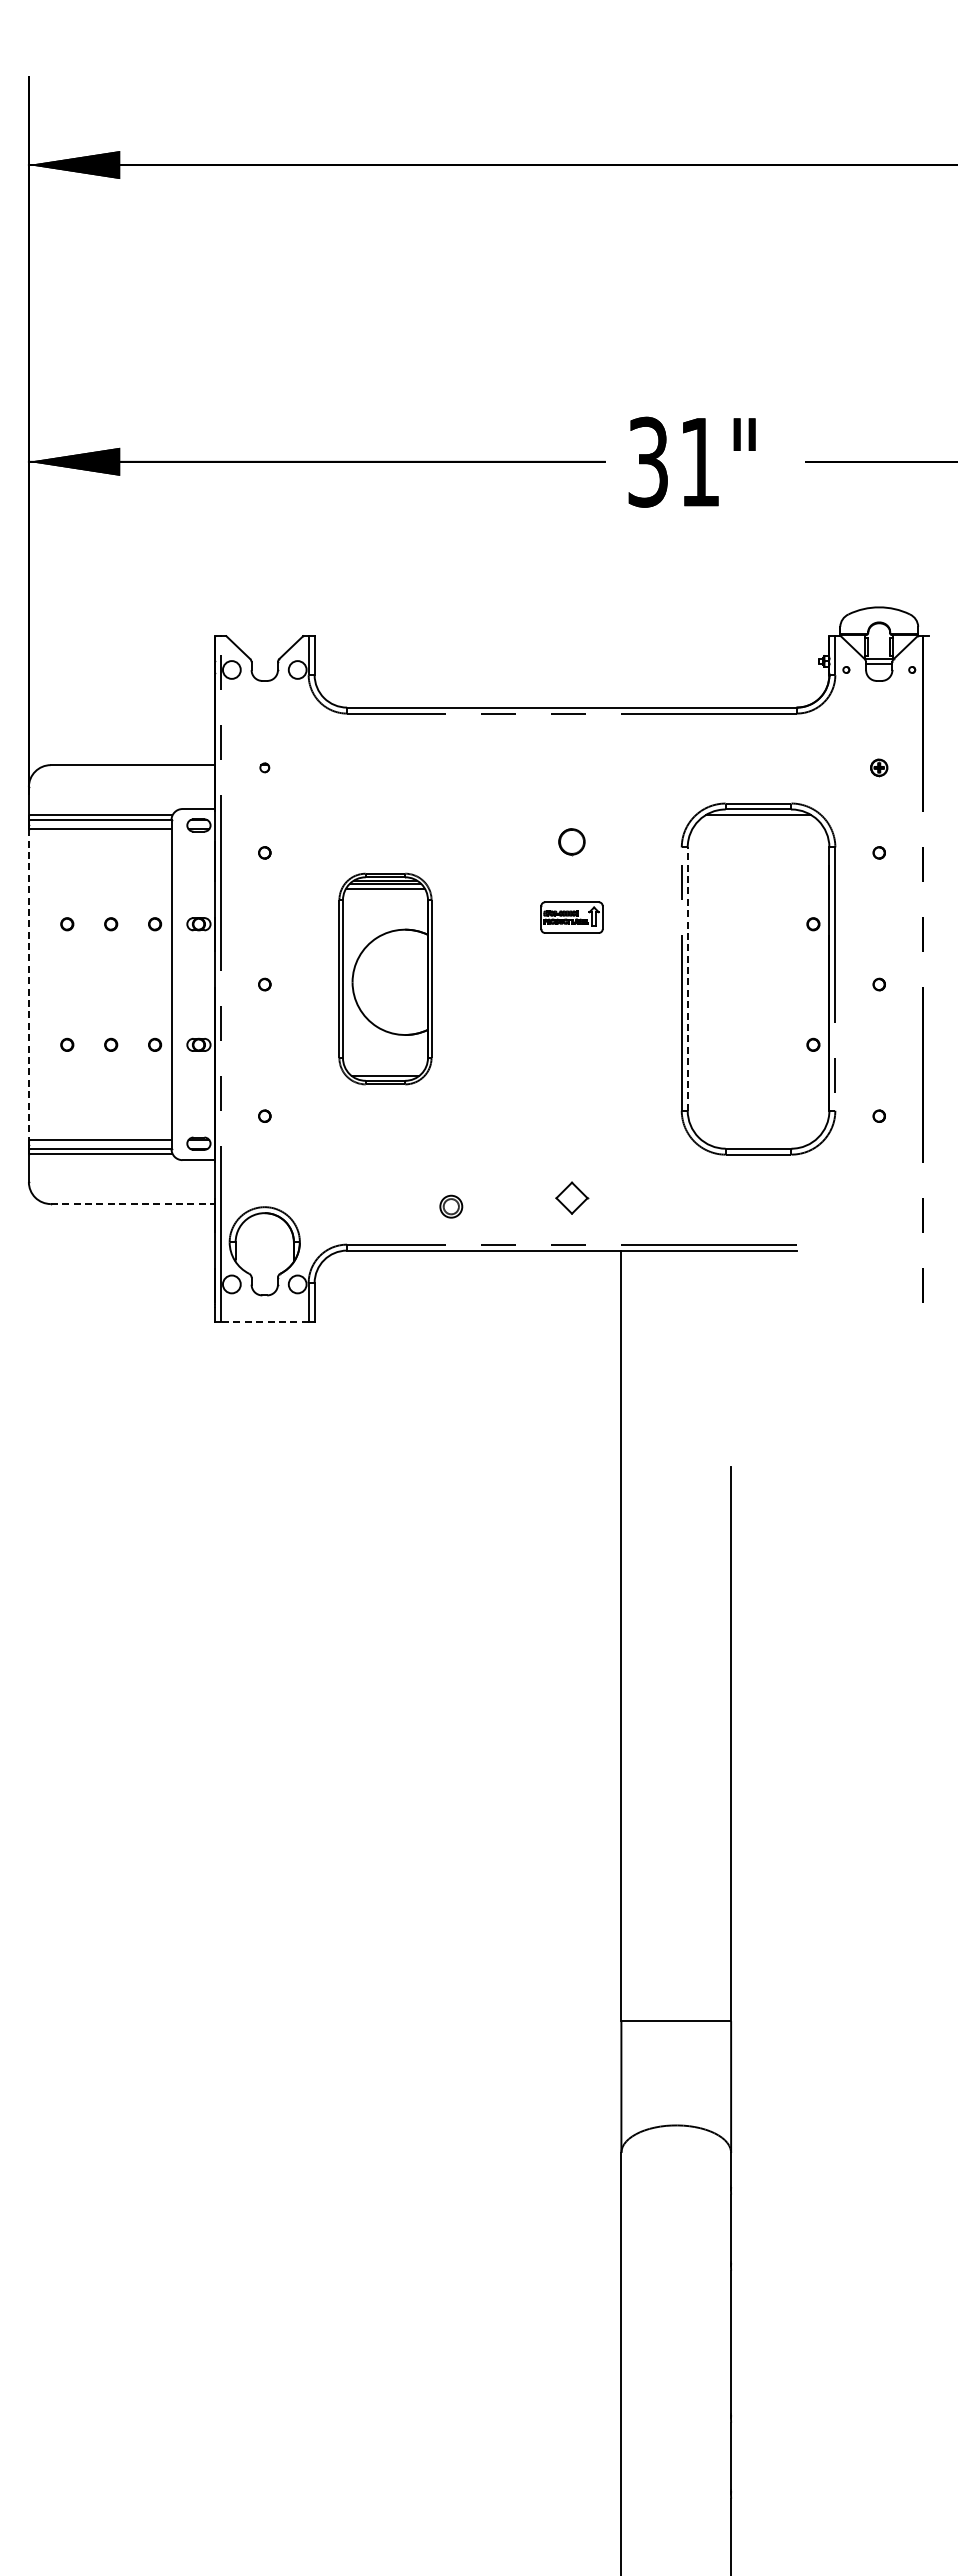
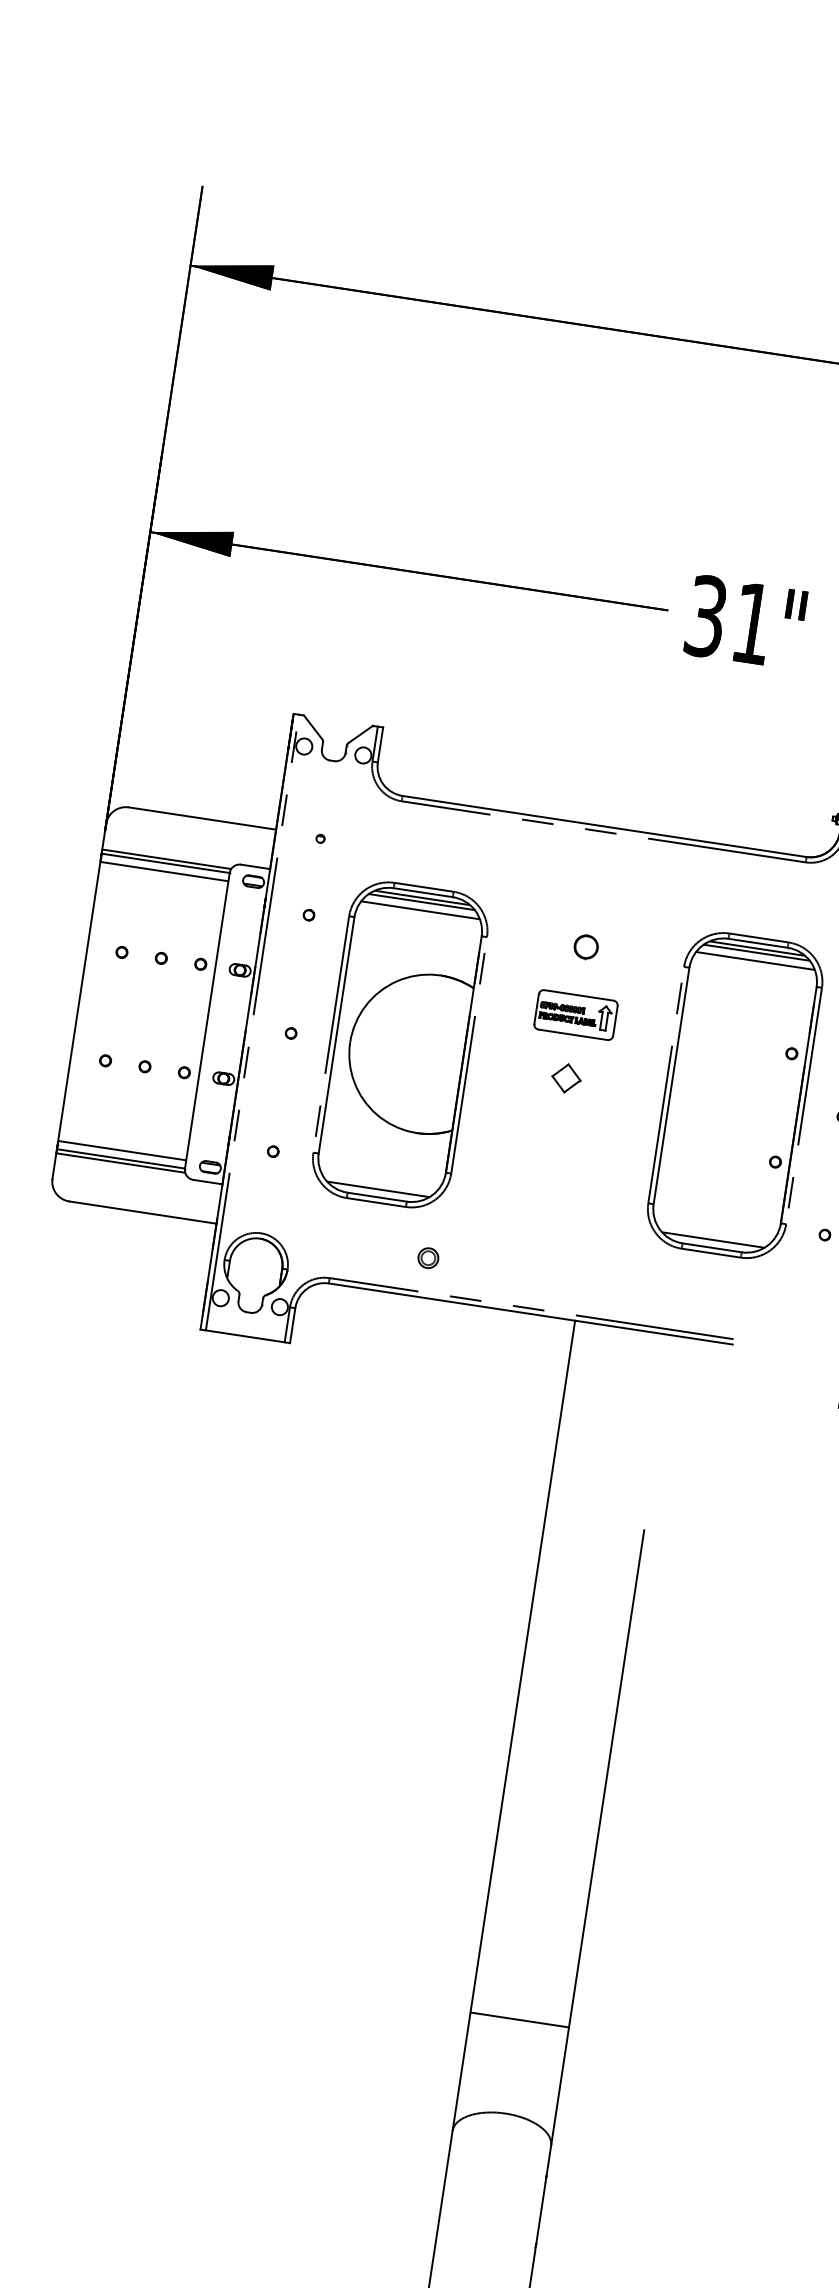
line: (758, 820) -> (756, 953), added
line: (758, 829) -> (755, 961), added
part: (571, 917) -> (575, 1014), size x1.43
part: (385, 978) -> (400, 1044), size x1.67
line: (687, 979) -> (671, 1086), dashed -> solid
line: (28, 985) -> (78, 1002), dashed -> solid
line: (758, 1139) -> (713, 1239), added
part: (572, 1197) -> (566, 1077), moved
line: (133, 1204) -> (143, 1213), dashed -> solid
line: (264, 1321) -> (245, 1335), dashed -> solid

